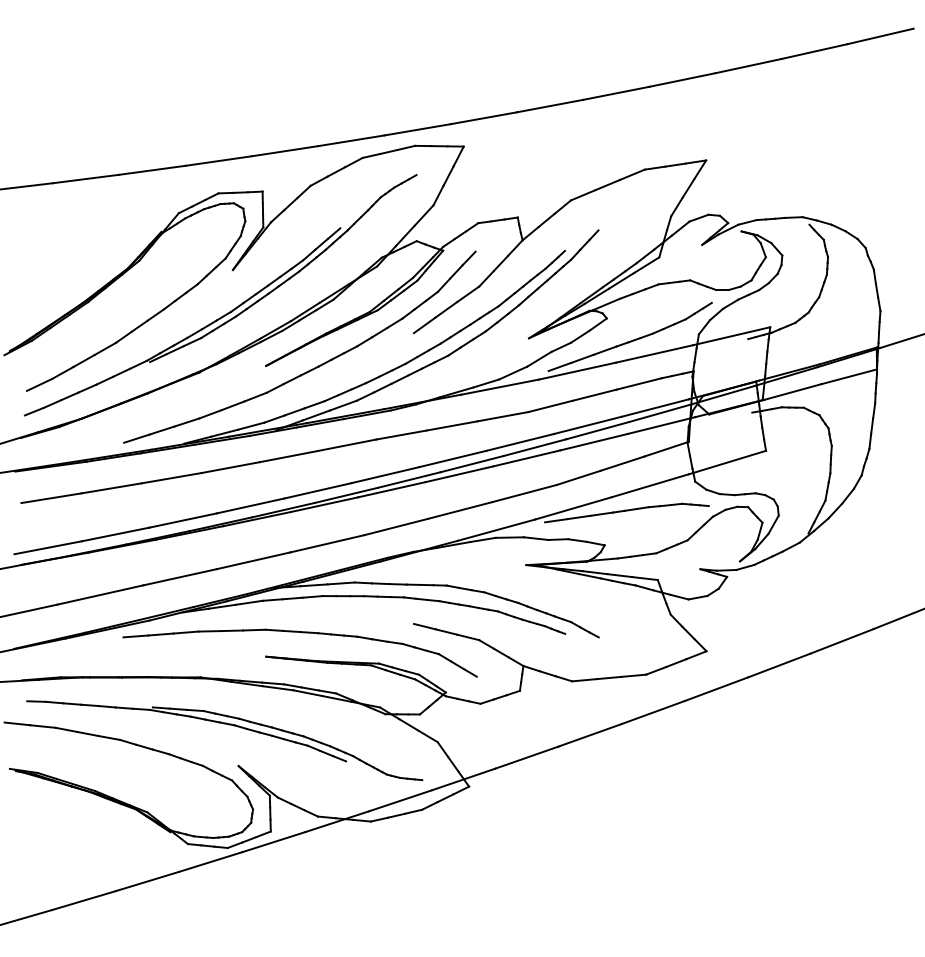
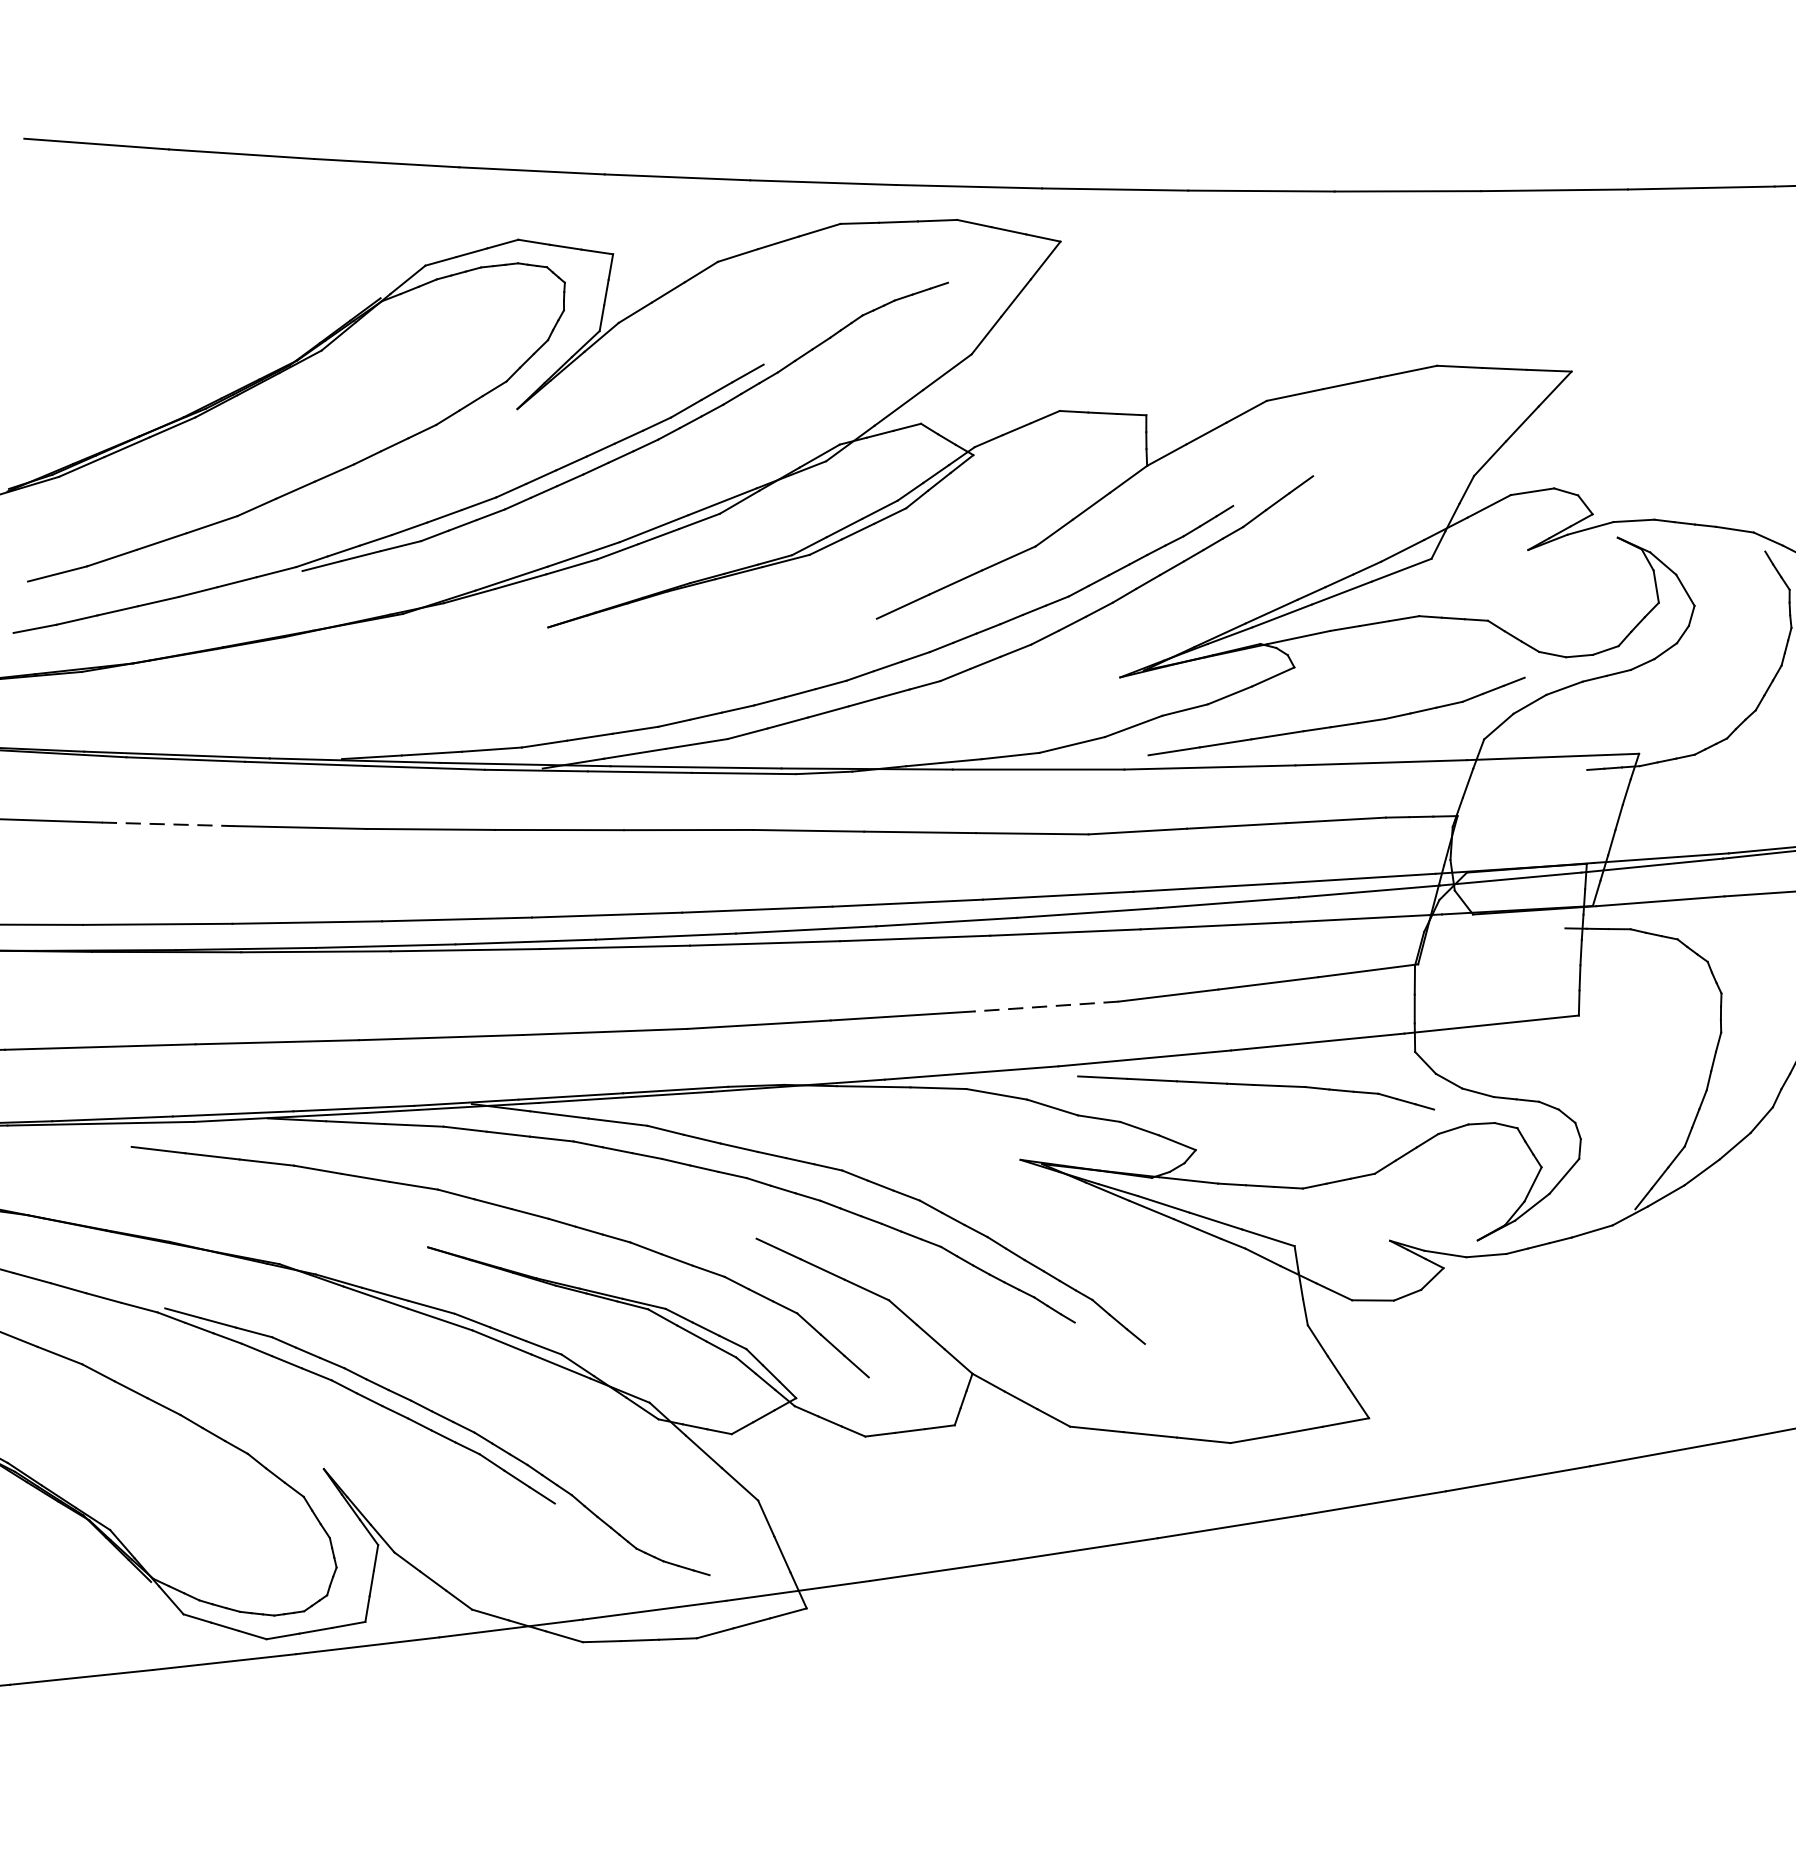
part: (310, 369) -> (641, 653), removed
line: (112, 488) -> (169, 824), solid -> dashed
line: (524, 493) -> (1046, 1006), solid -> dashed

